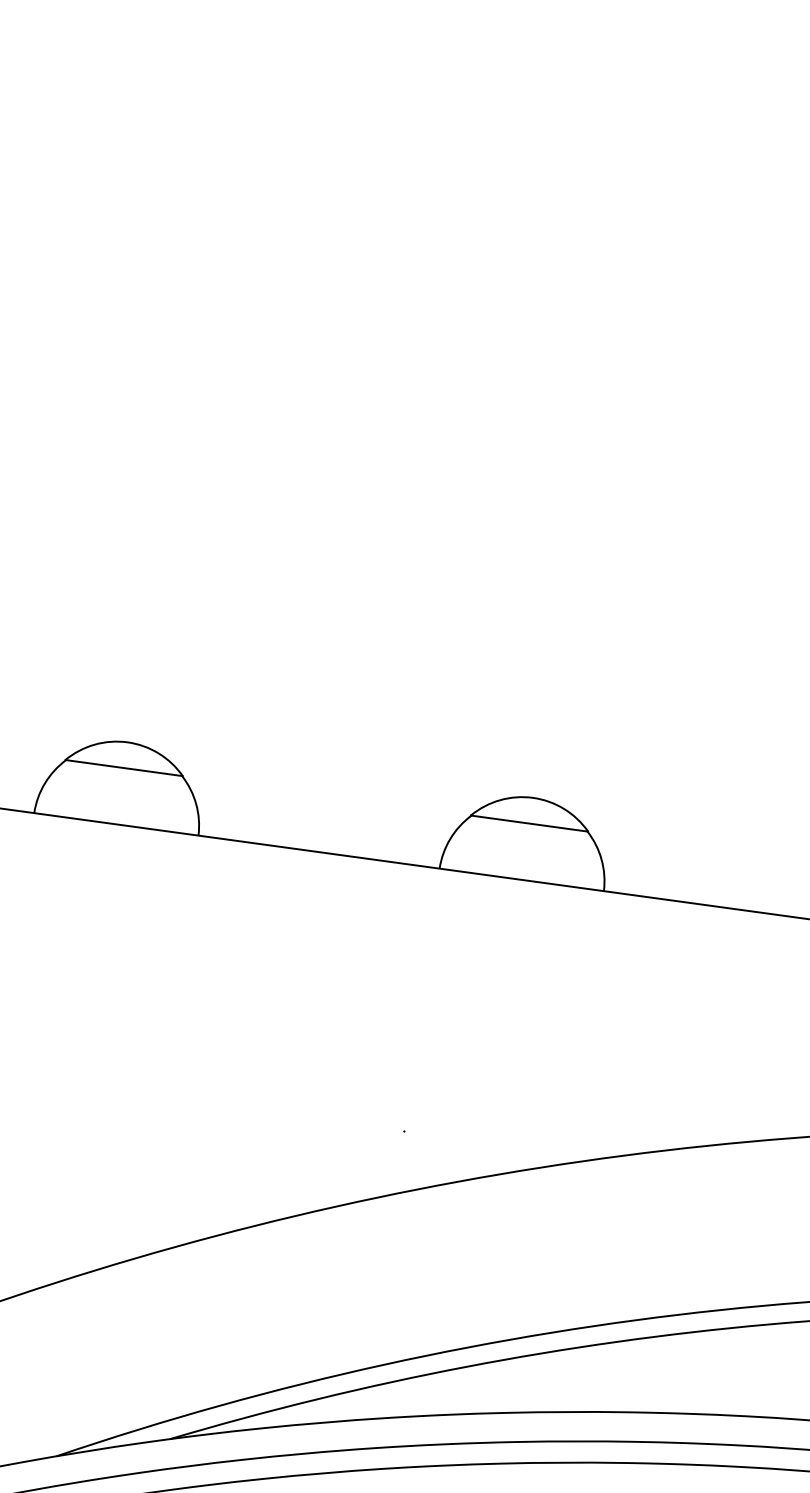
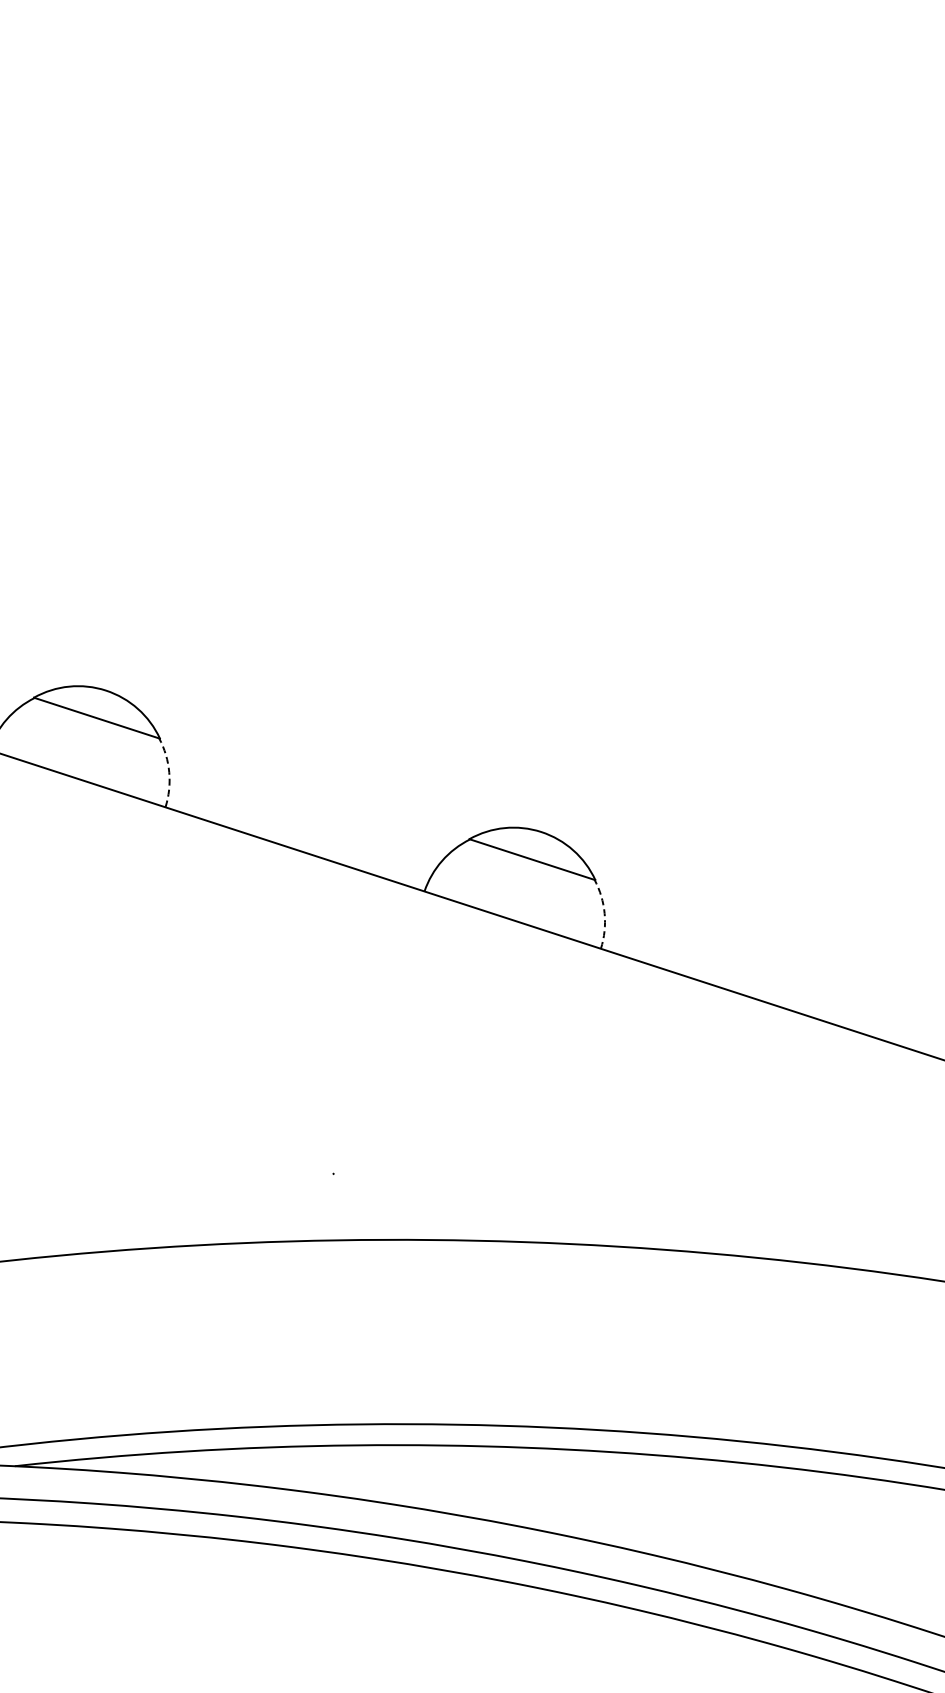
arc: (196, 804) -> (169, 772), solid -> dashed
arc: (601, 859) -> (604, 913), solid -> dashed

